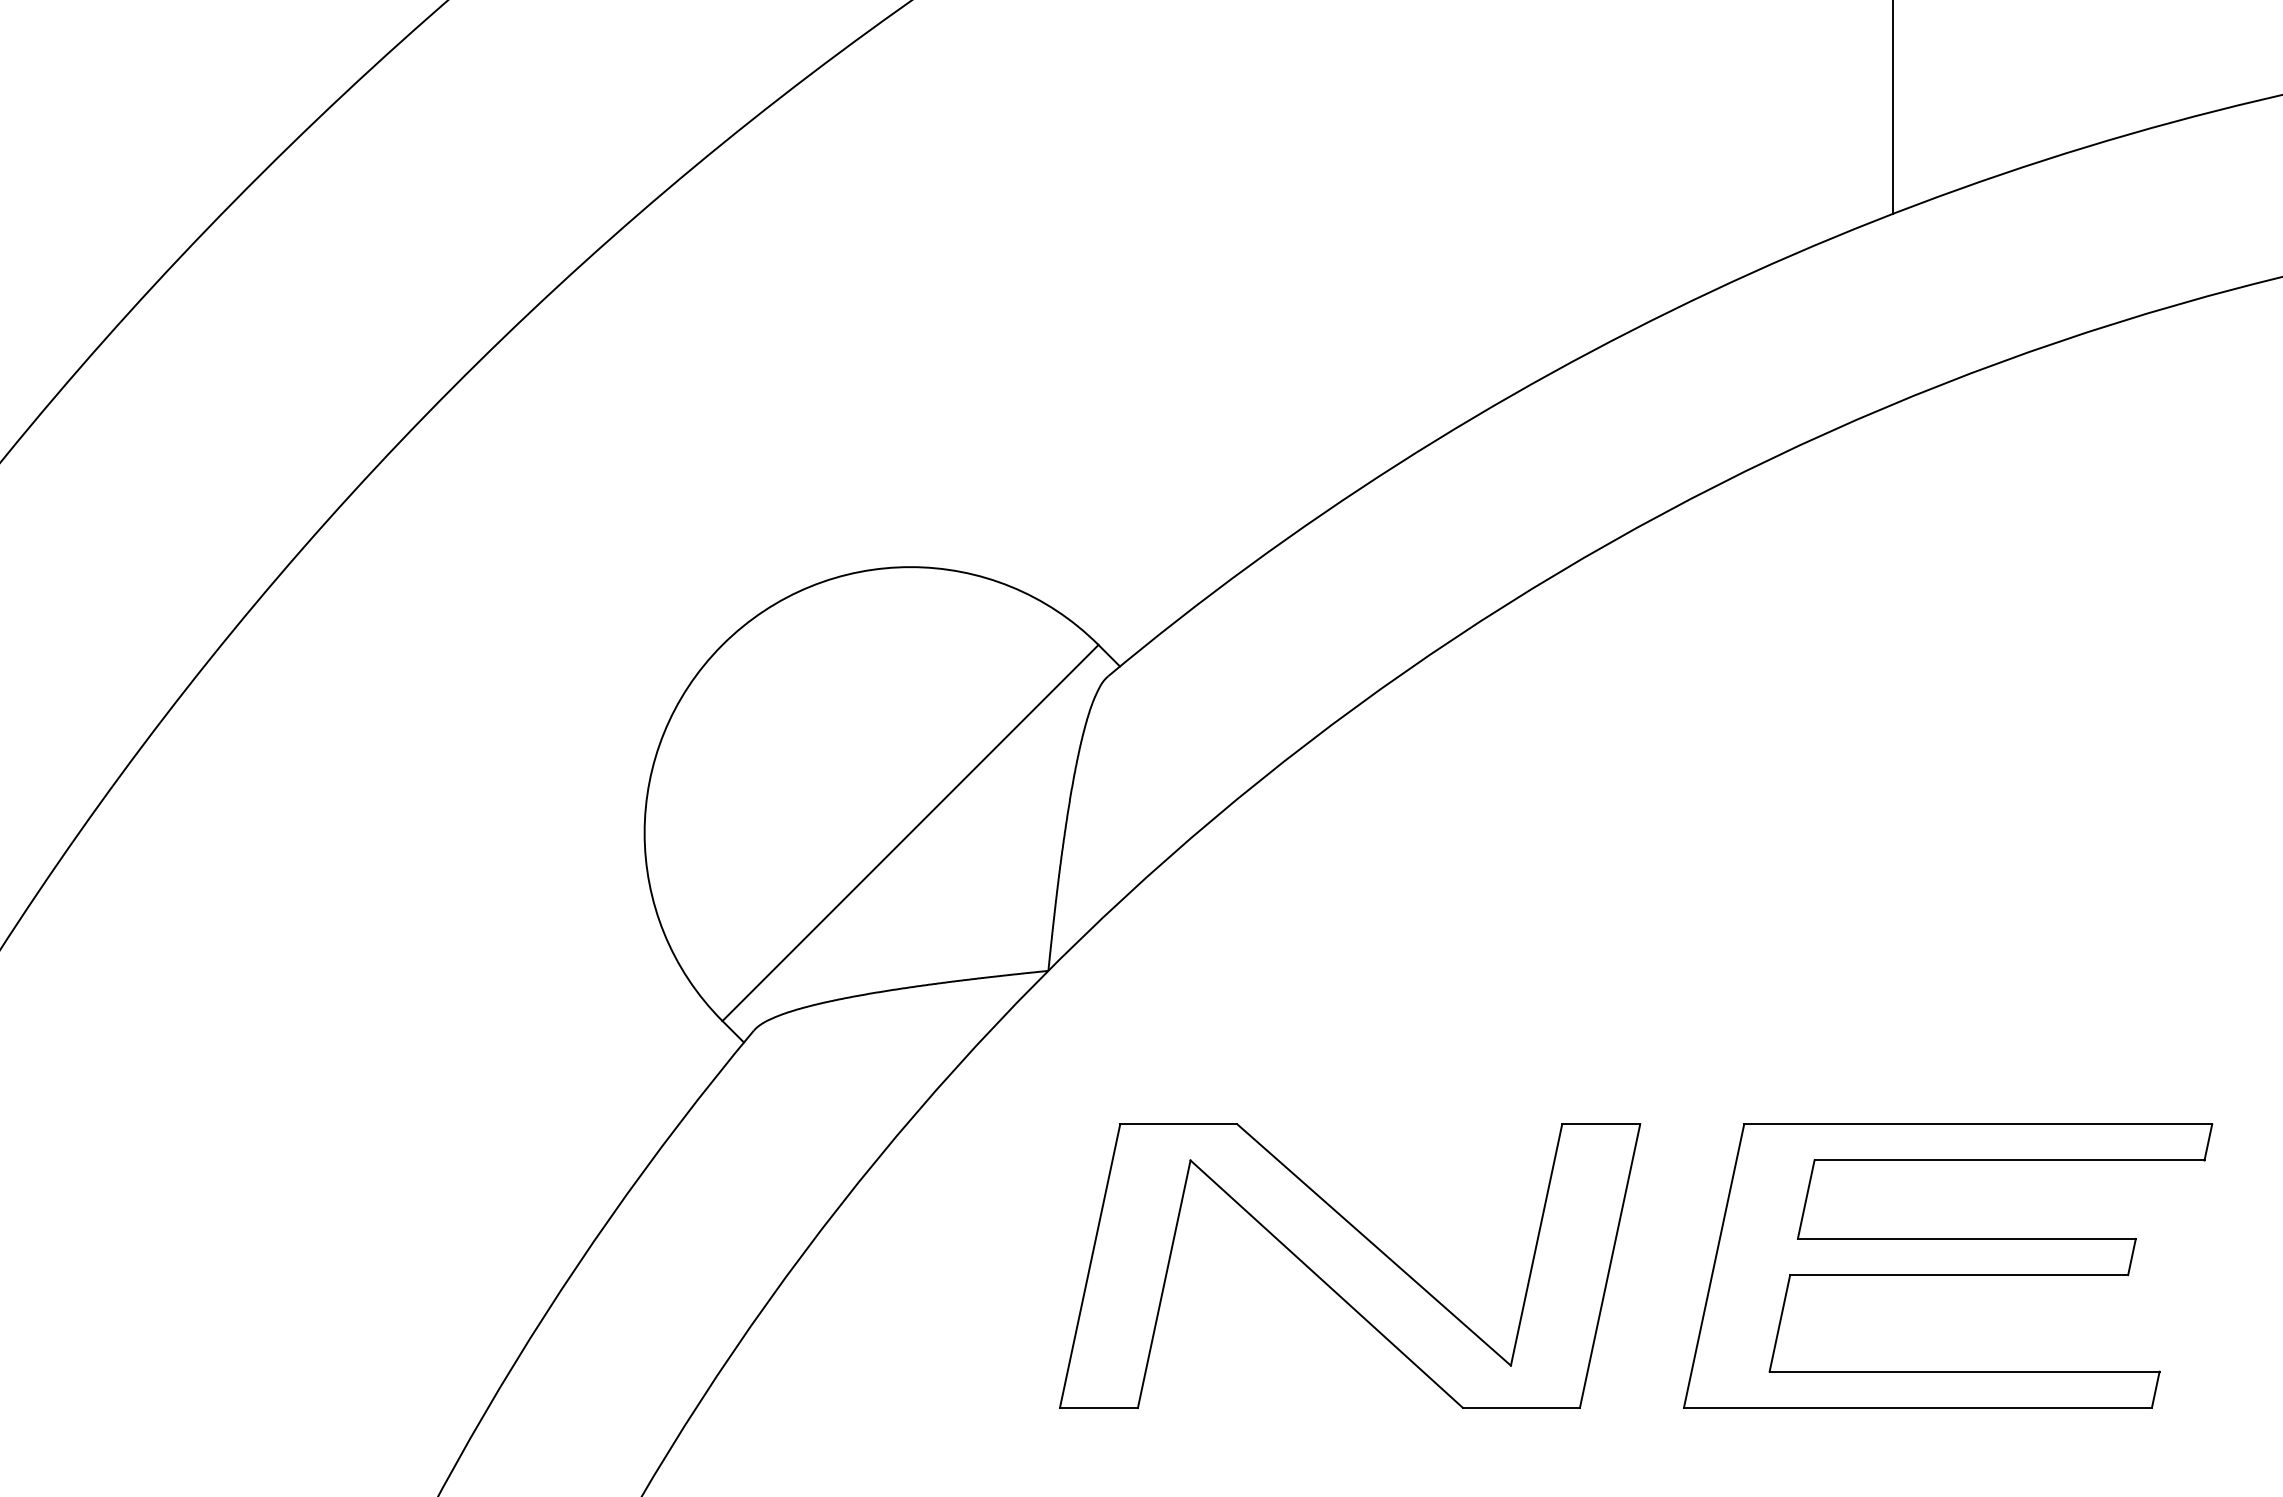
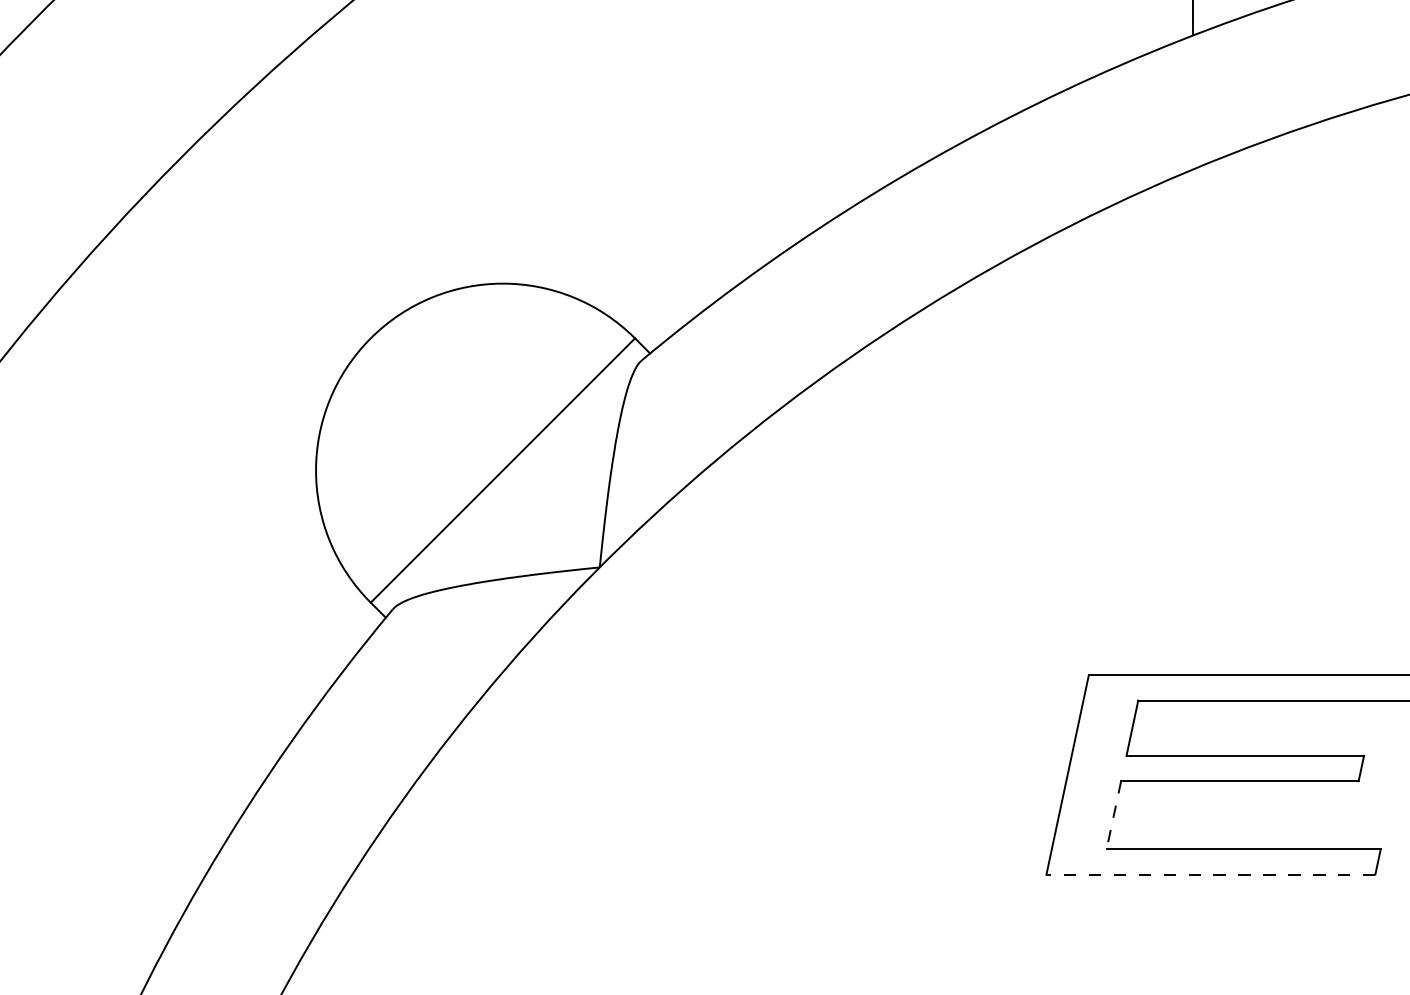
part: (1350, 1265) -> (812, 774), removed
line: (1779, 1323) -> (1113, 815), solid -> dashed
line: (1917, 1407) -> (1210, 874), solid -> dashed

